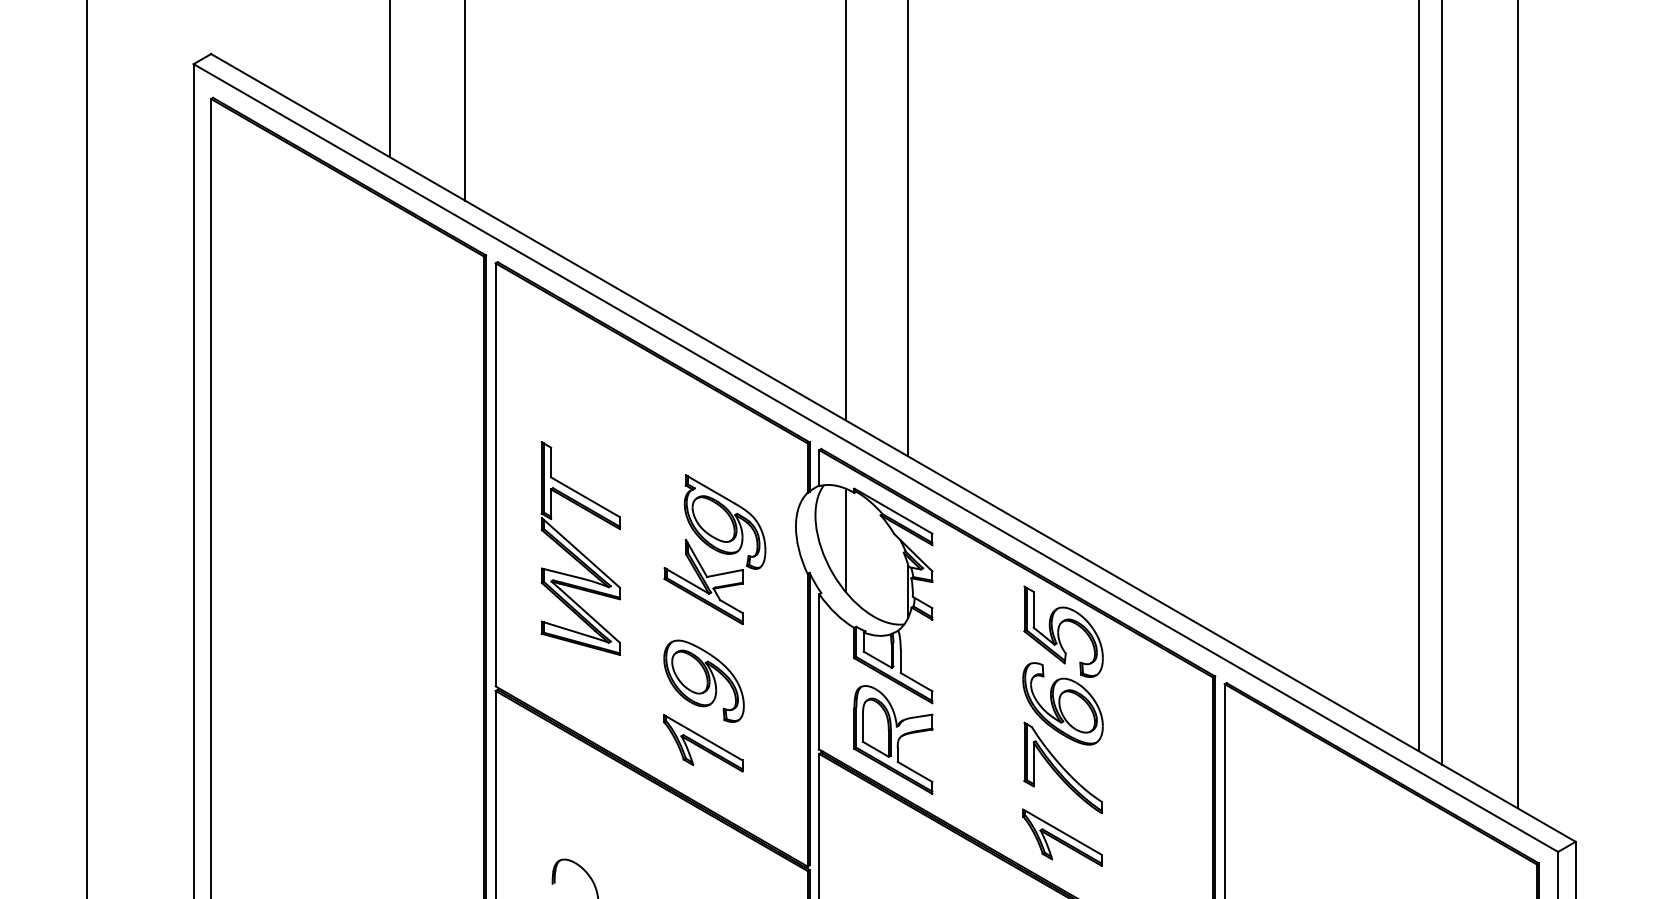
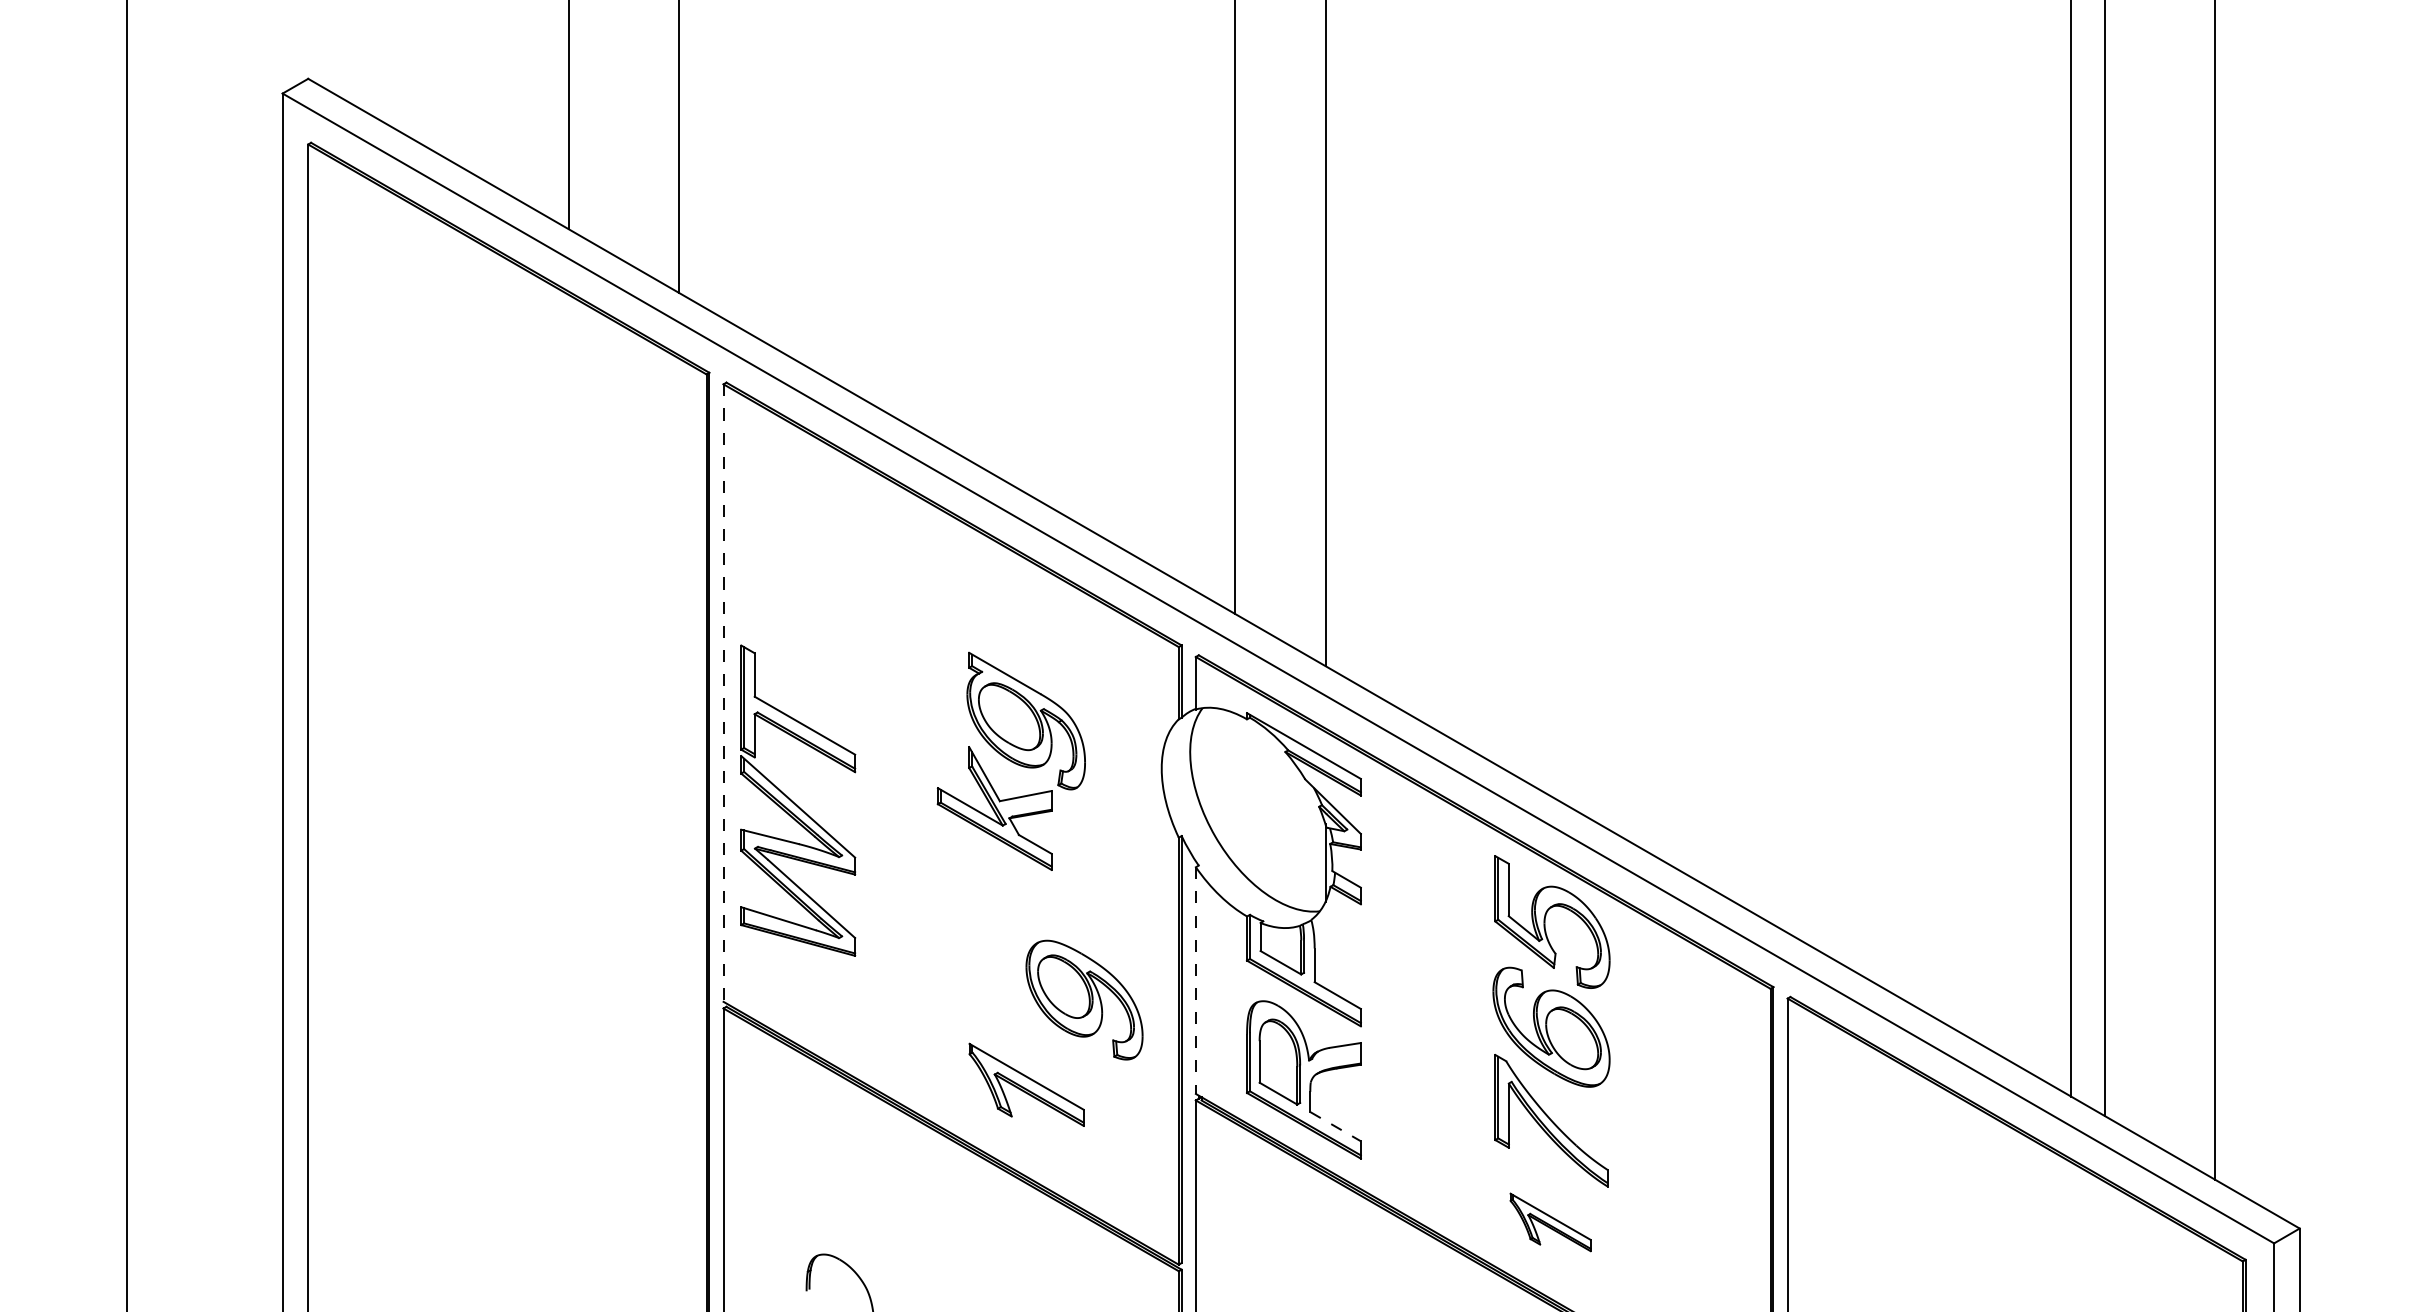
line: (495, 474) -> (723, 692), solid -> dashed
line: (845, 540) -> (1234, 788), removed
part: (580, 548) -> (797, 800), moved
part: (714, 549) -> (1010, 761), moved
line: (819, 671) -> (1196, 980), solid -> dashed
part: (703, 680) -> (1083, 998), moved
line: (915, 772) -> (1336, 1127), solid -> dashed
part: (1062, 837) -> (1550, 1222), size x0.7

